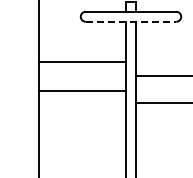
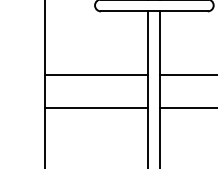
line: (131, 21) -> (154, 11), dashed -> solid
line: (81, 61) -> (95, 74), moved
line: (81, 91) -> (95, 107), moved

